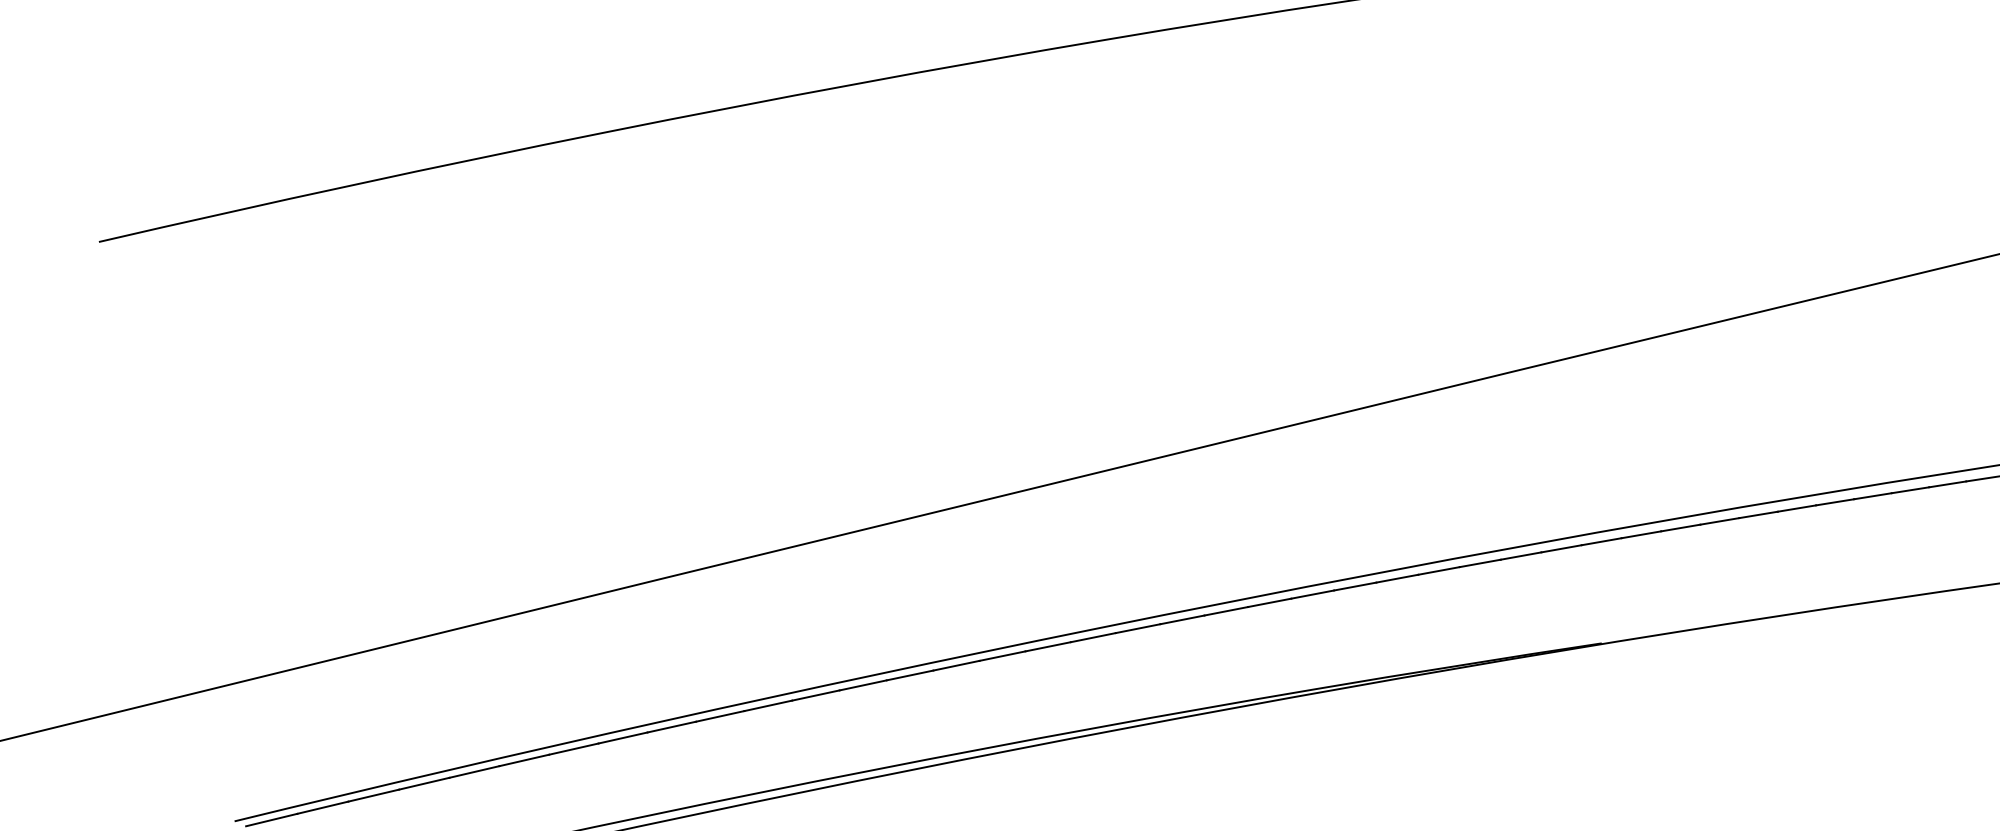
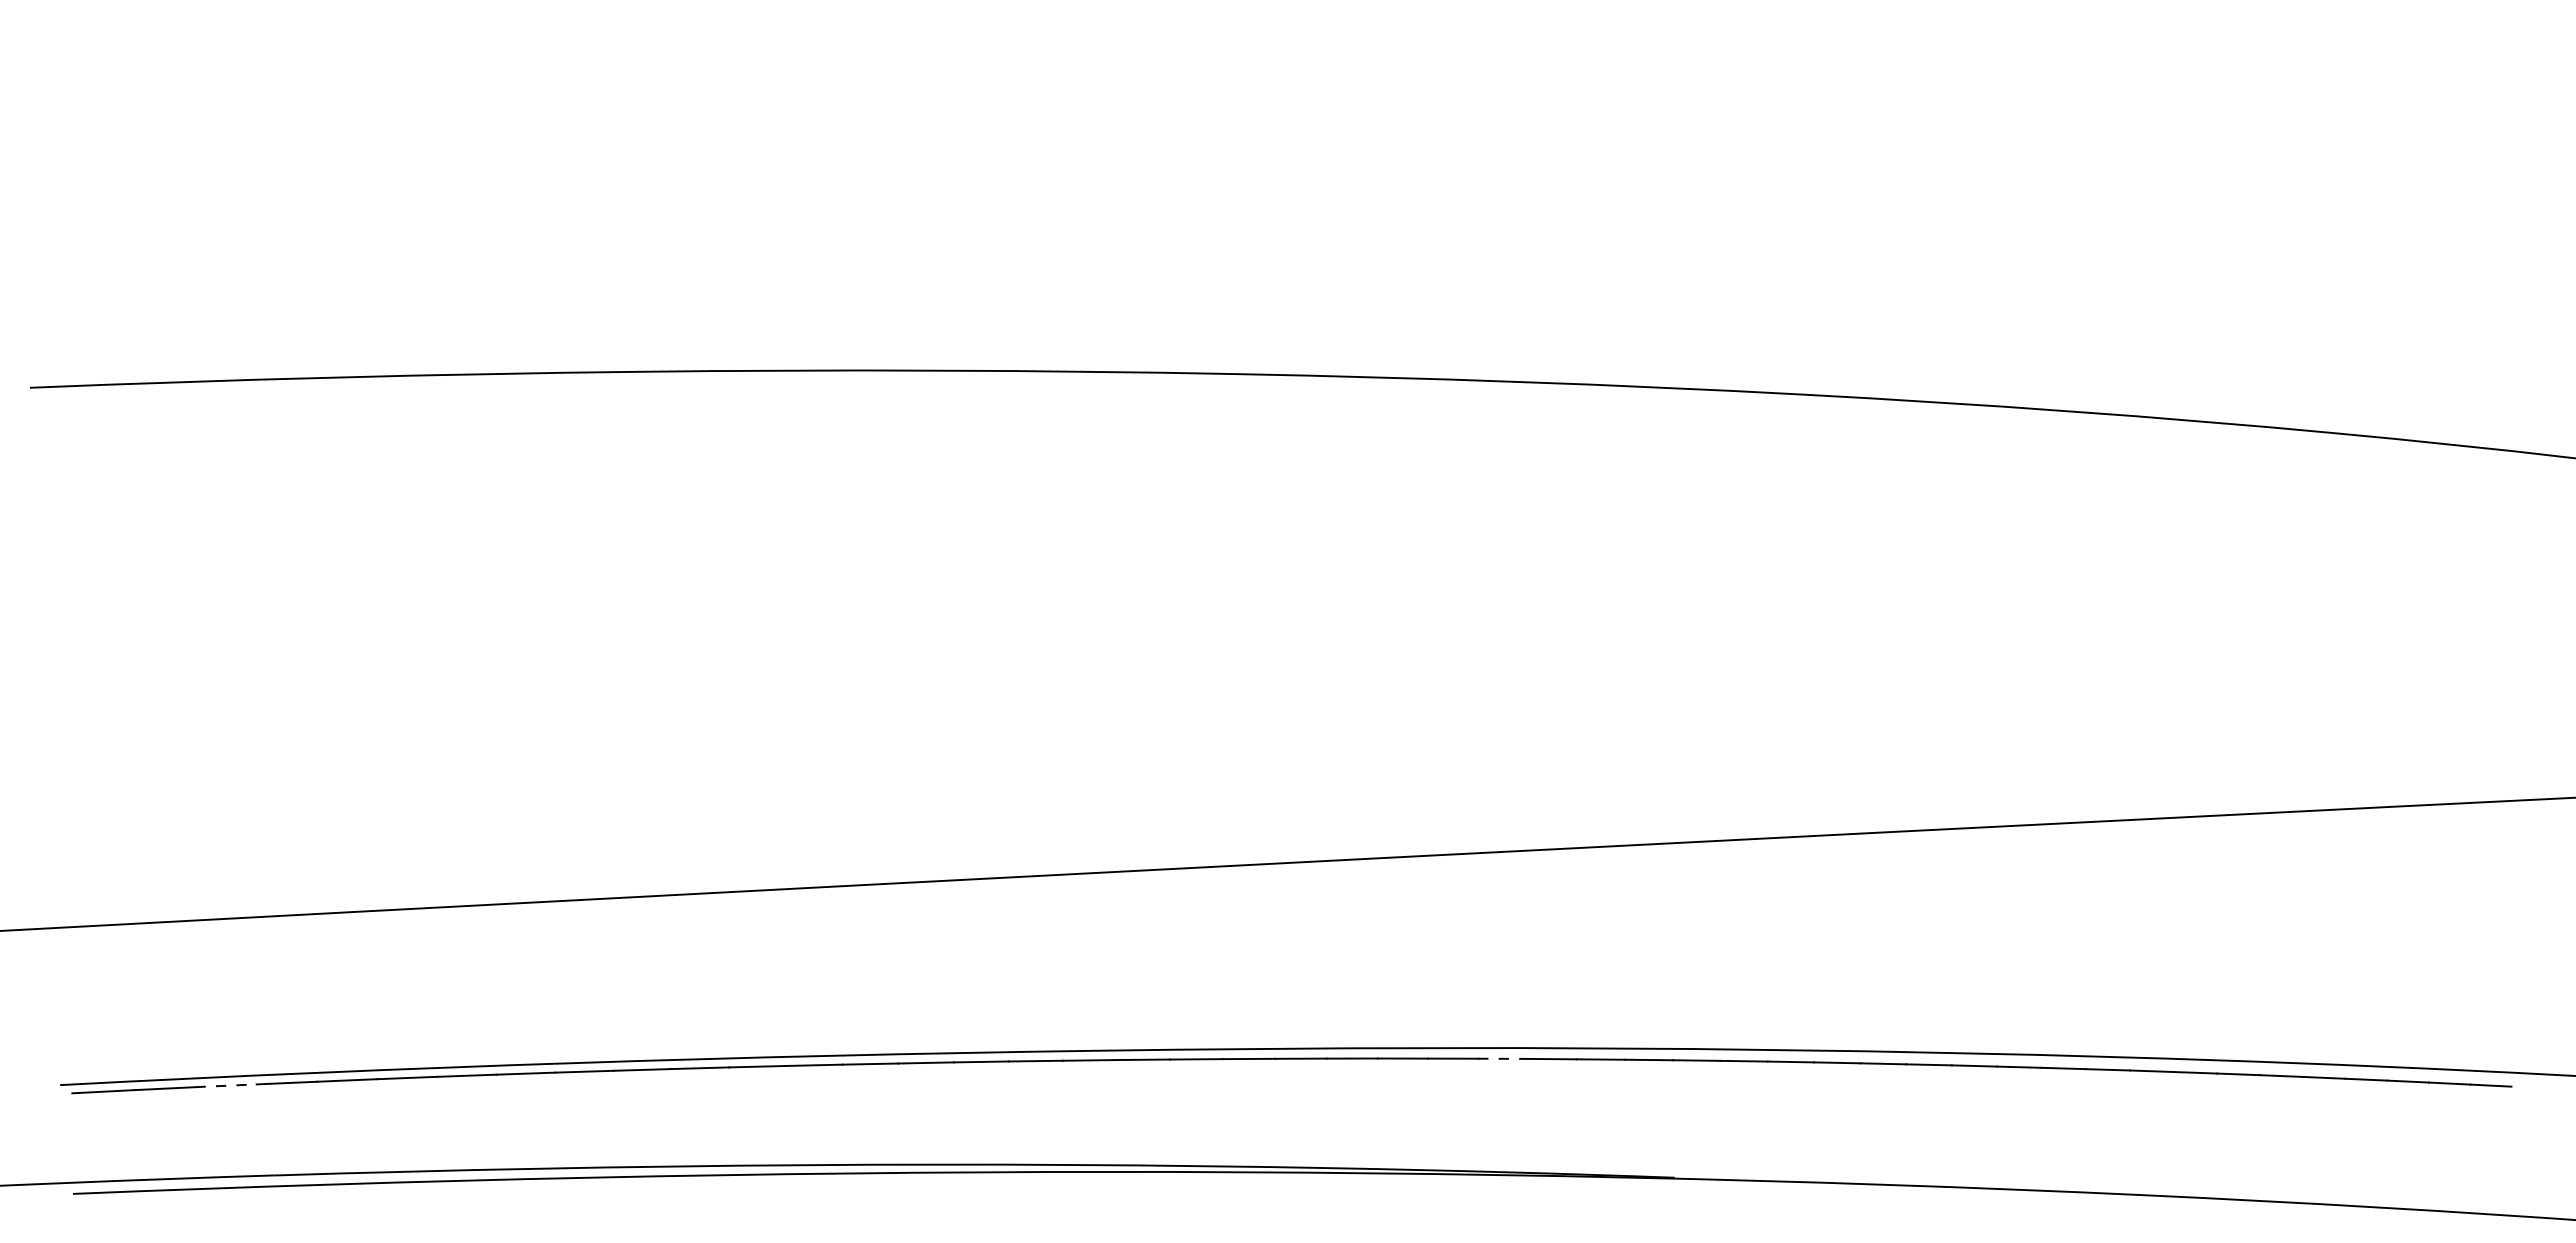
line: (1438, 570) -> (1502, 1058), solid -> dashed
line: (374, 795) -> (226, 1085), solid -> dashed

